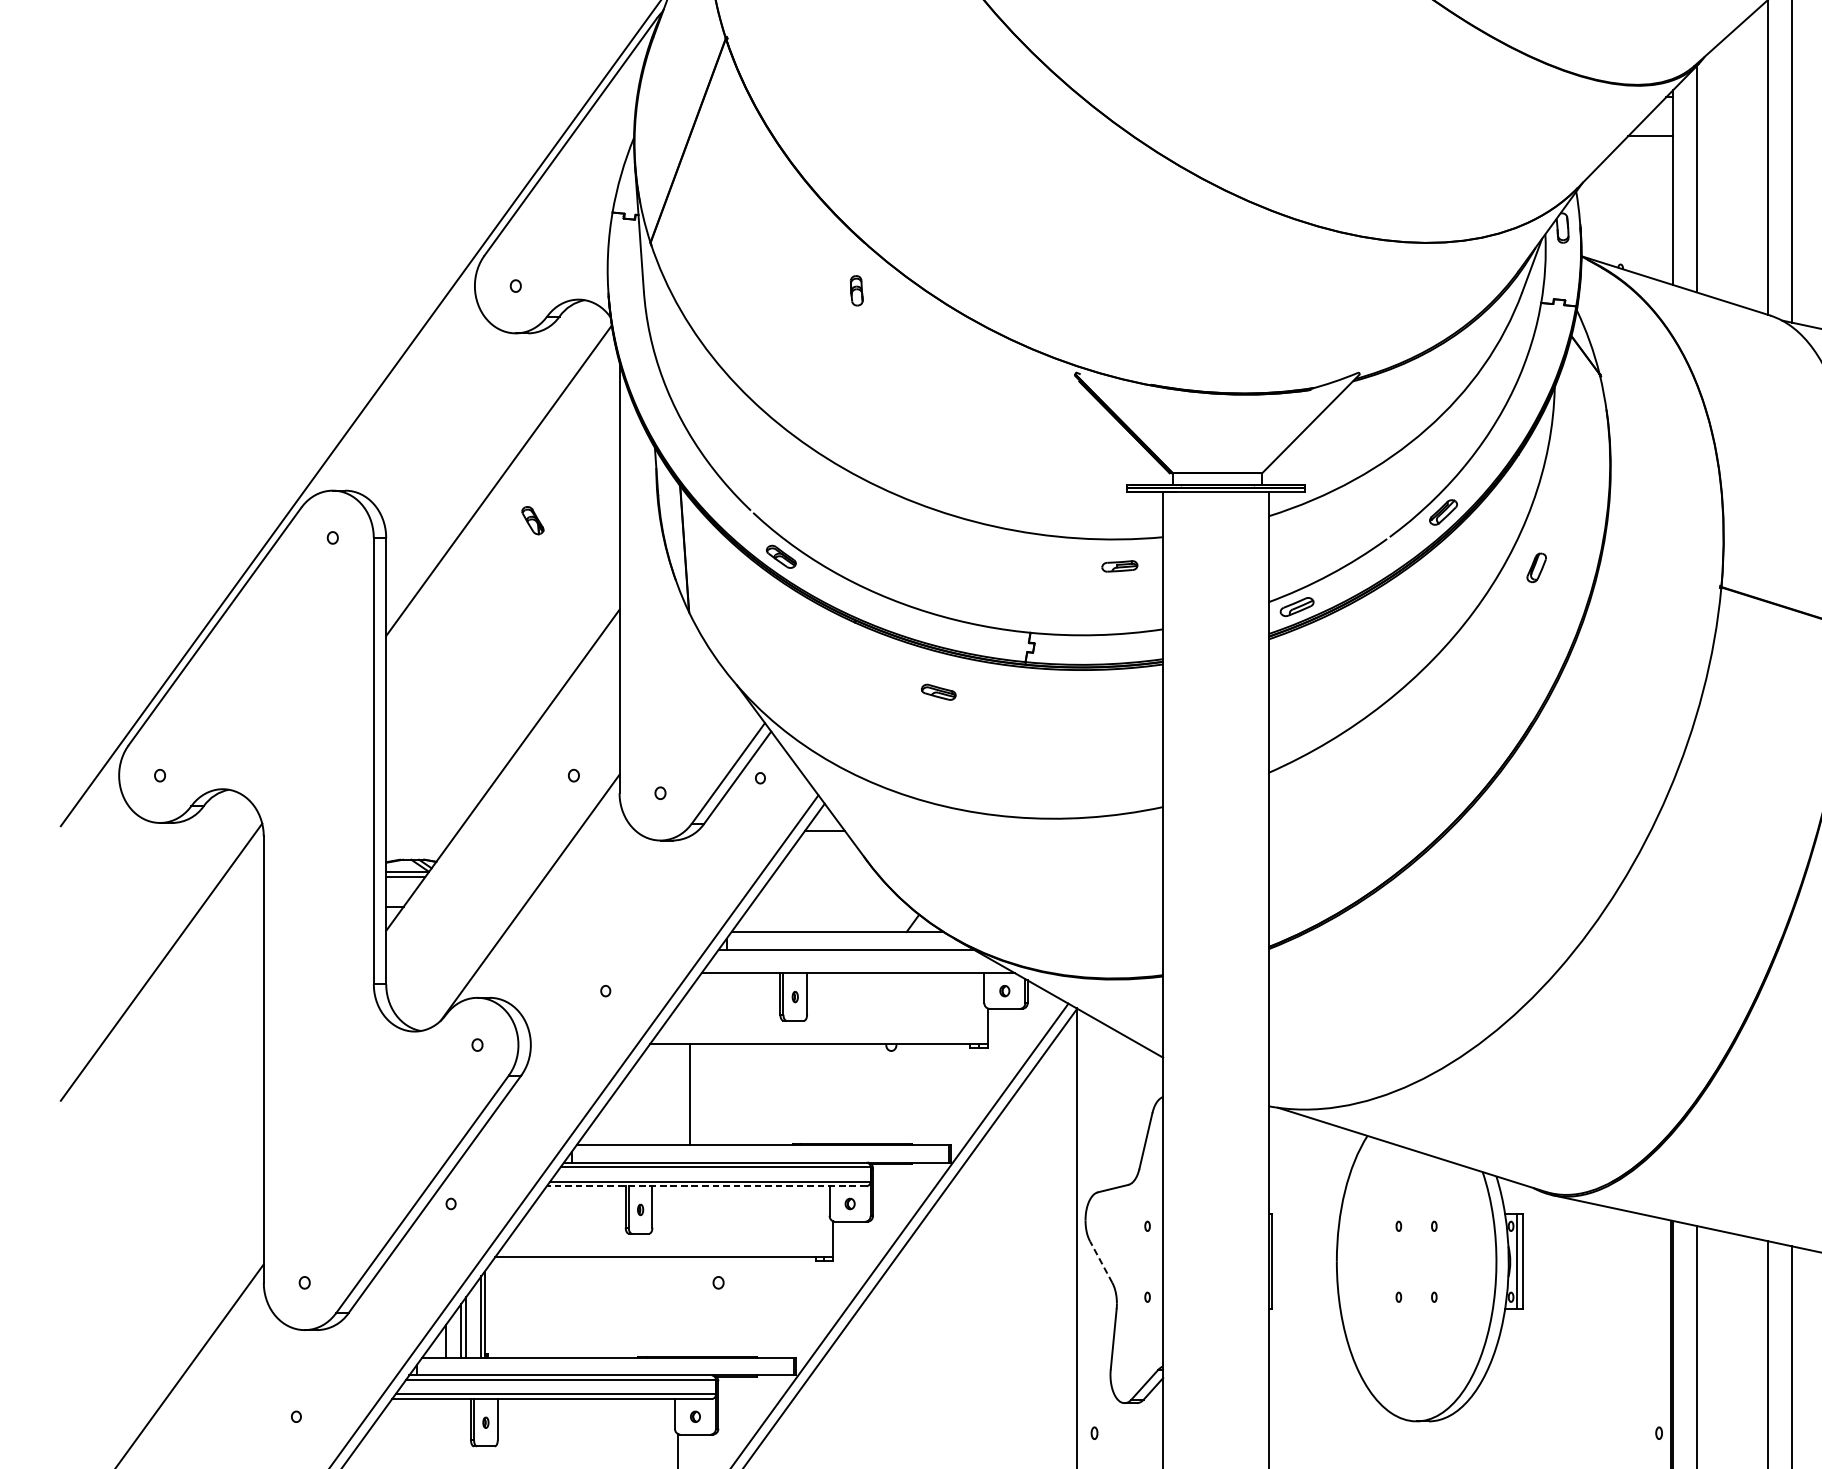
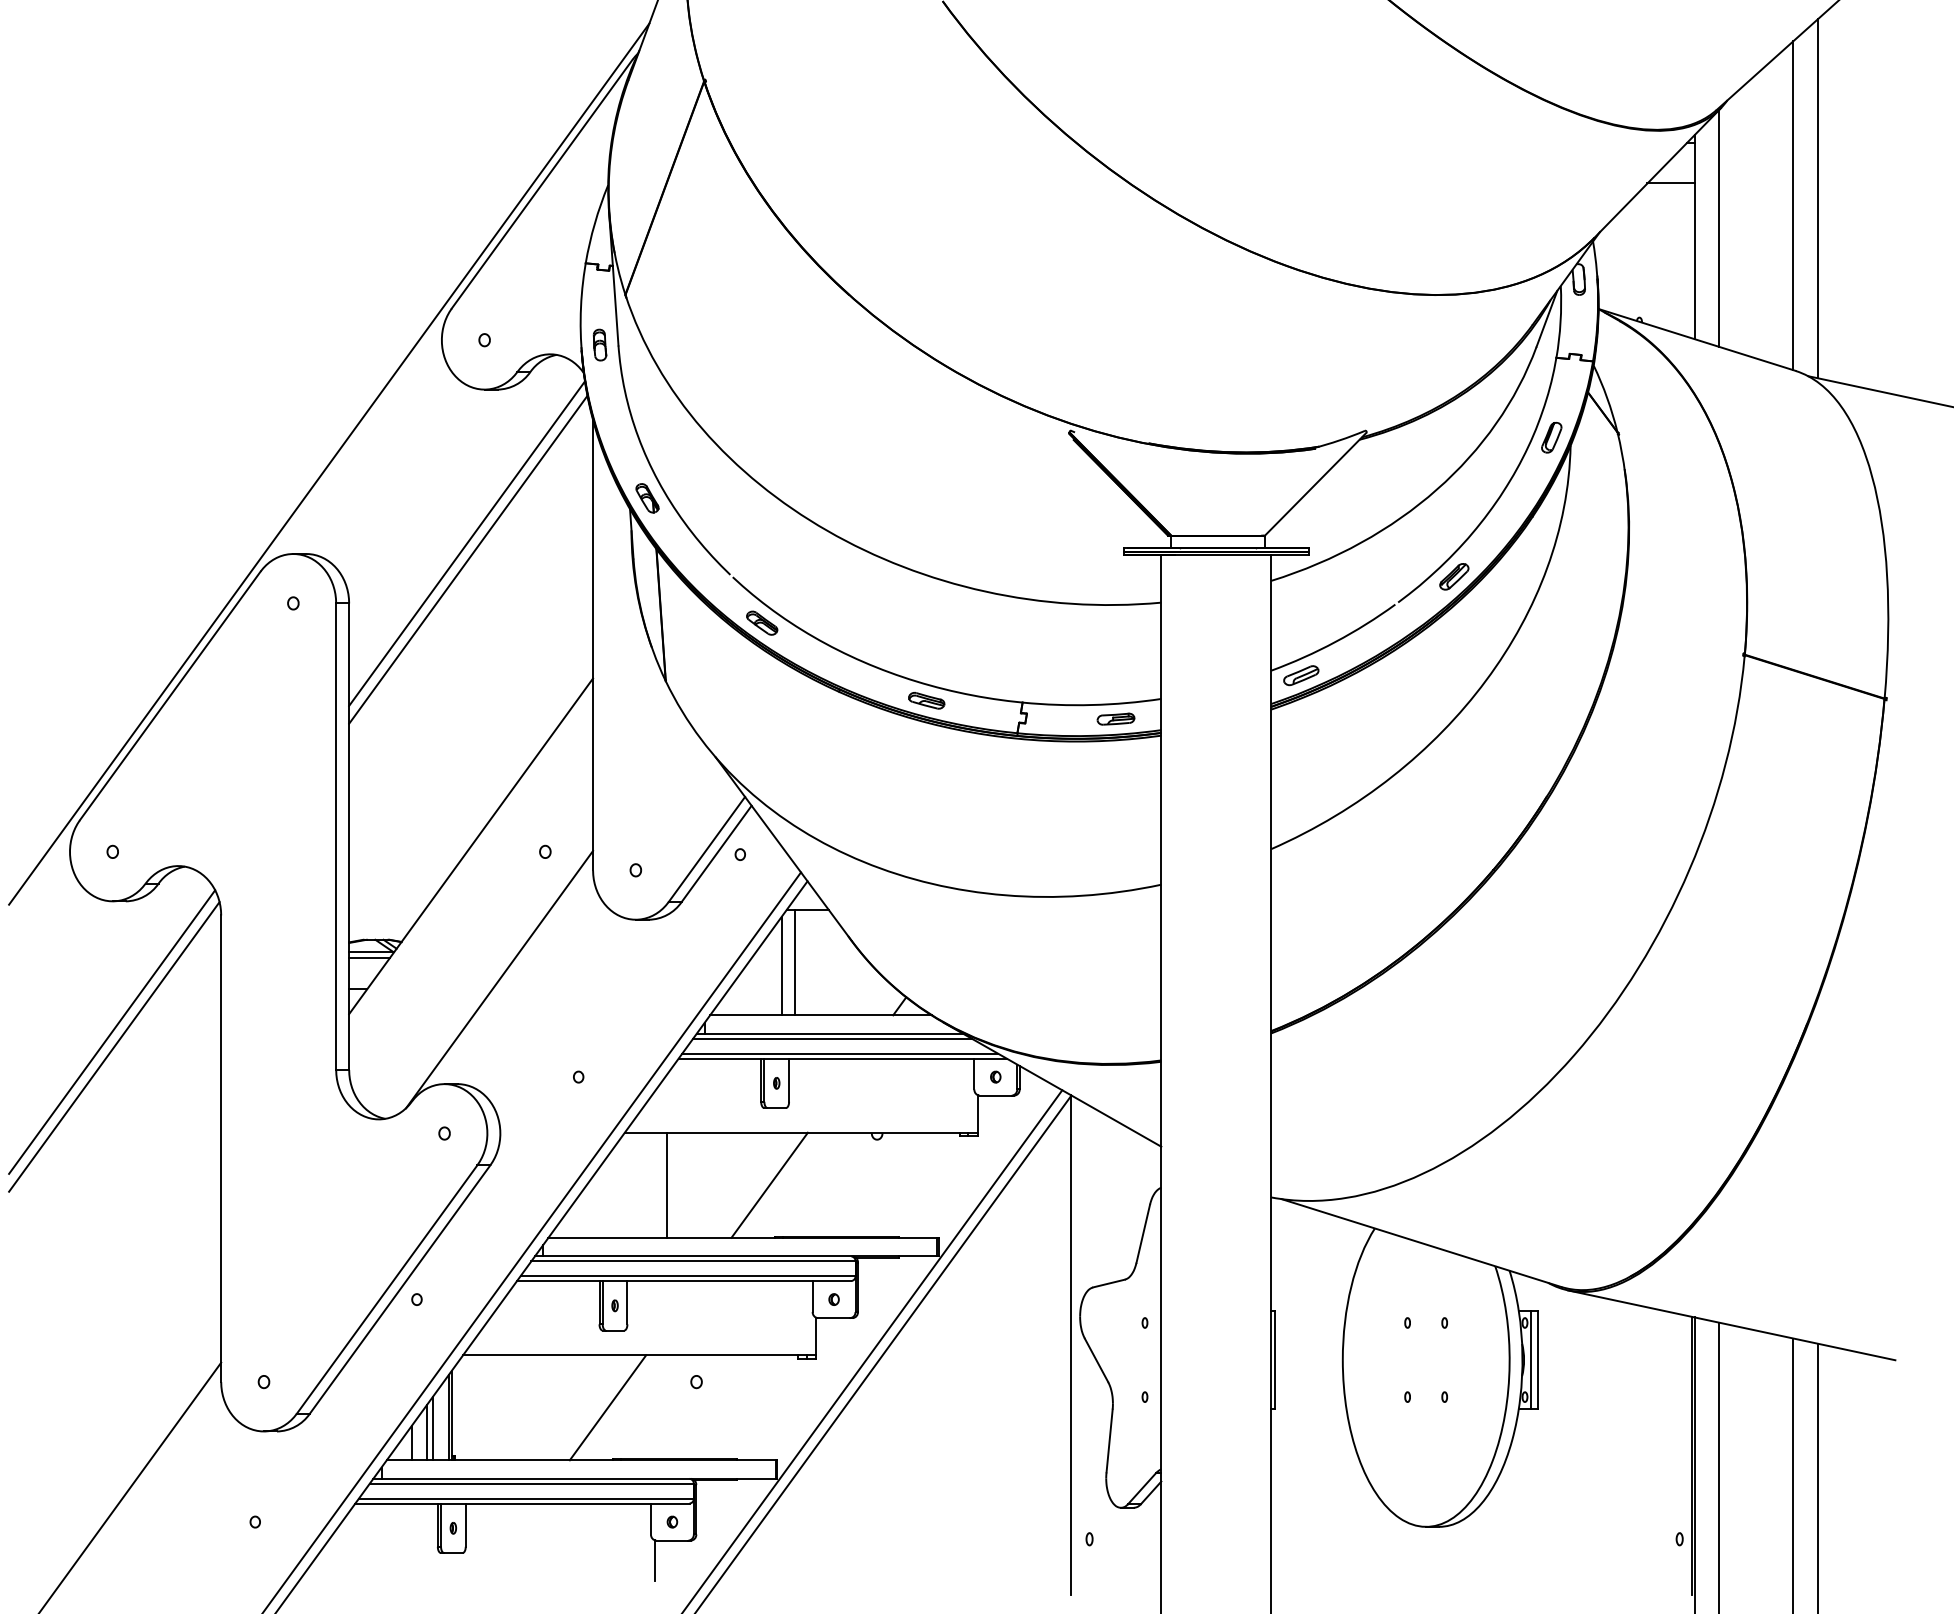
part: (856, 290) -> (599, 344), moved
line: (500, 495) -> (468, 559), added
part: (532, 520) -> (647, 498), moved
part: (1119, 565) -> (1115, 718), moved
part: (1536, 567) -> (1551, 437), moved
part: (938, 692) -> (926, 700), moved
line: (812, 881) -> (794, 962), added
line: (799, 884) -> (781, 965), added
line: (159, 947) -> (112, 1031), added
line: (848, 954) -> (832, 1038), added
line: (856, 968) -> (840, 1053), added
line: (788, 1093) -> (769, 1184), added
line: (706, 1186) -> (683, 1281), dashed -> solid
line: (1101, 1262) -> (1096, 1360), dashed -> solid
line: (633, 1307) -> (607, 1407), added

